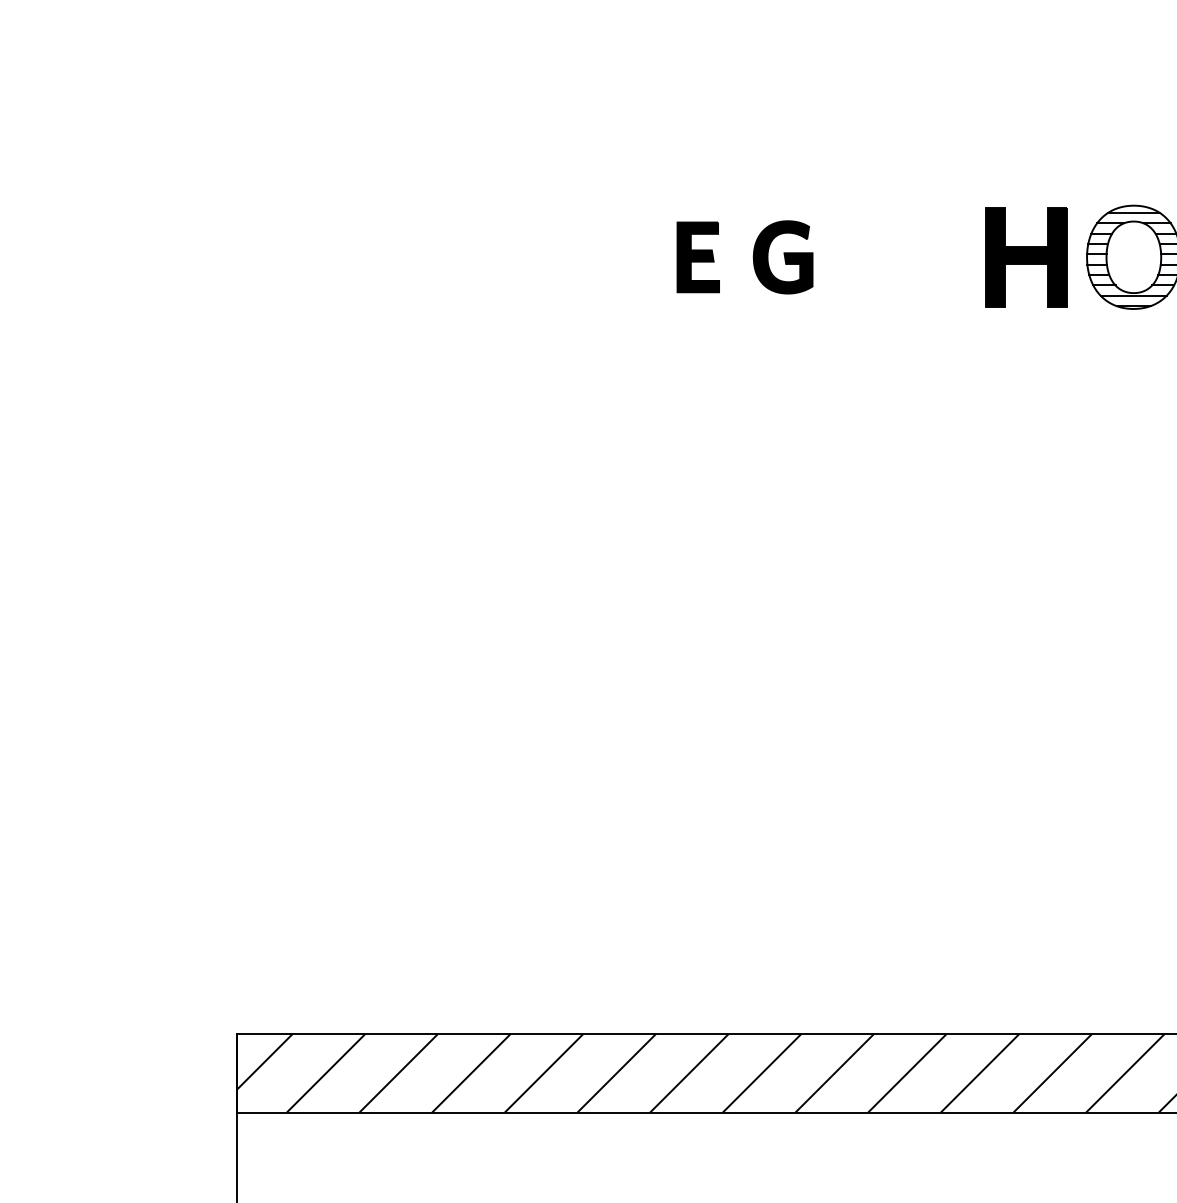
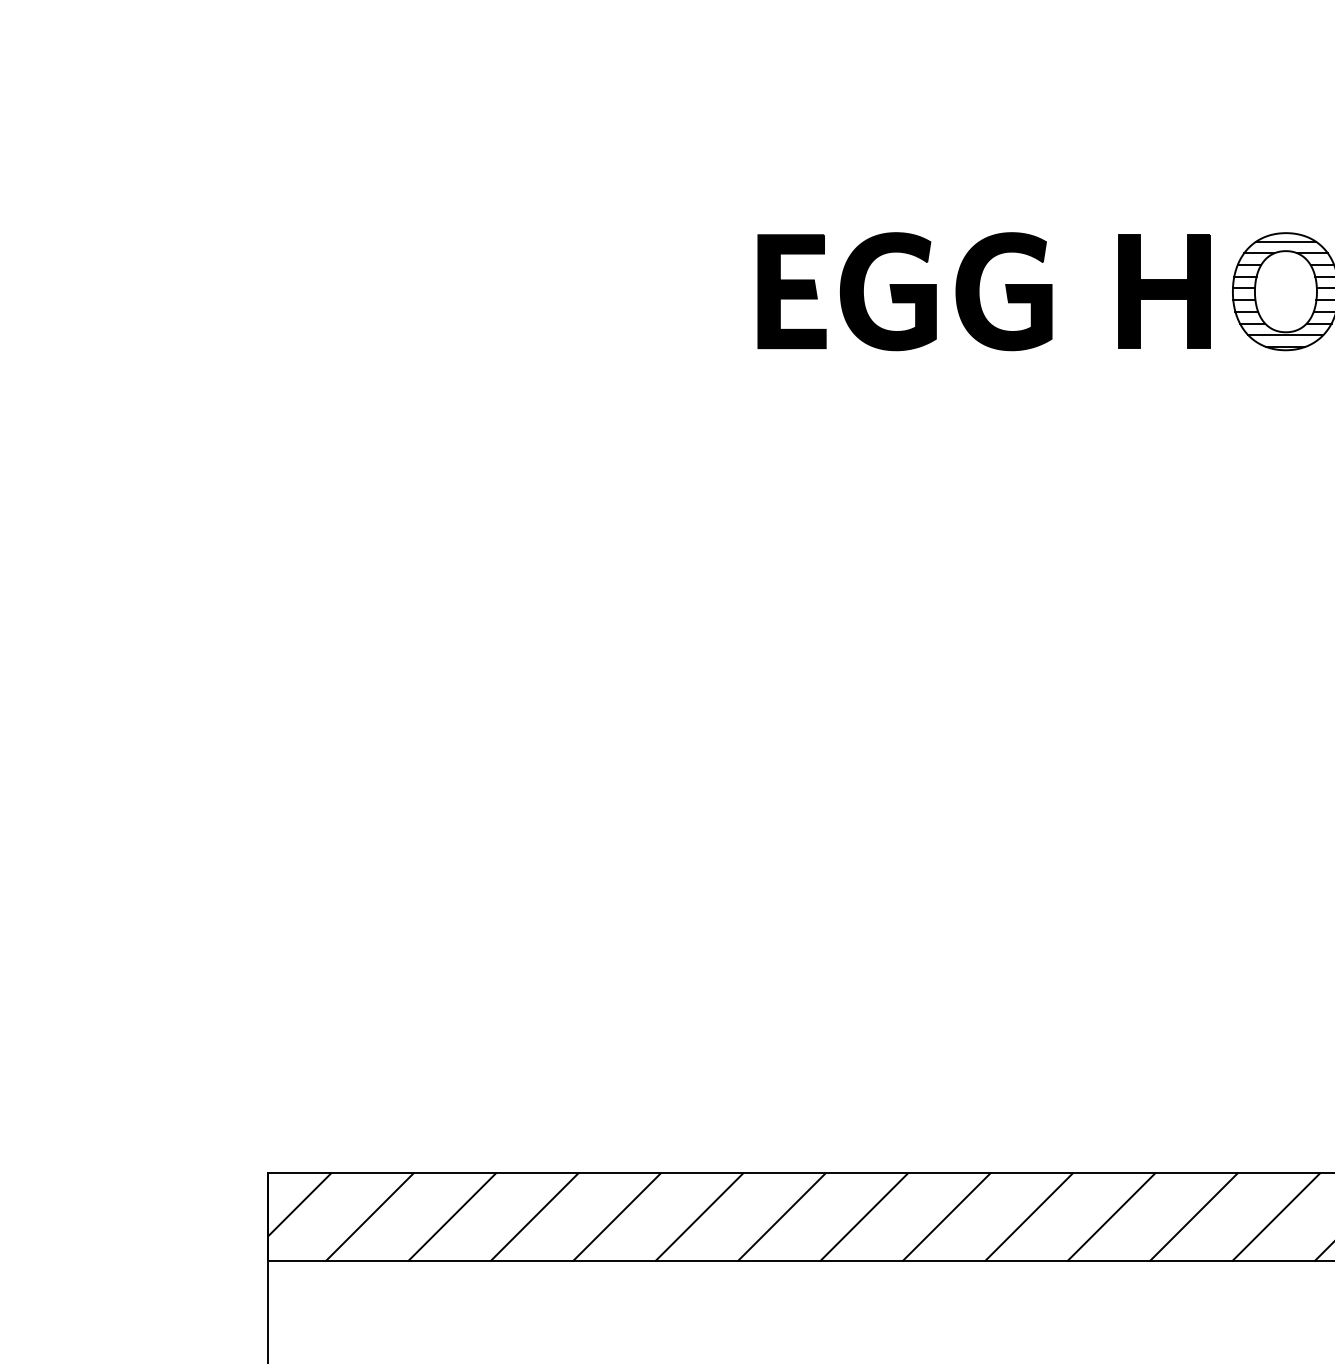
part: (697, 257) -> (791, 291), size x1.43
part: (782, 257) -> (887, 291), size x1.43
part: (884, 257) -> (1003, 291), added

